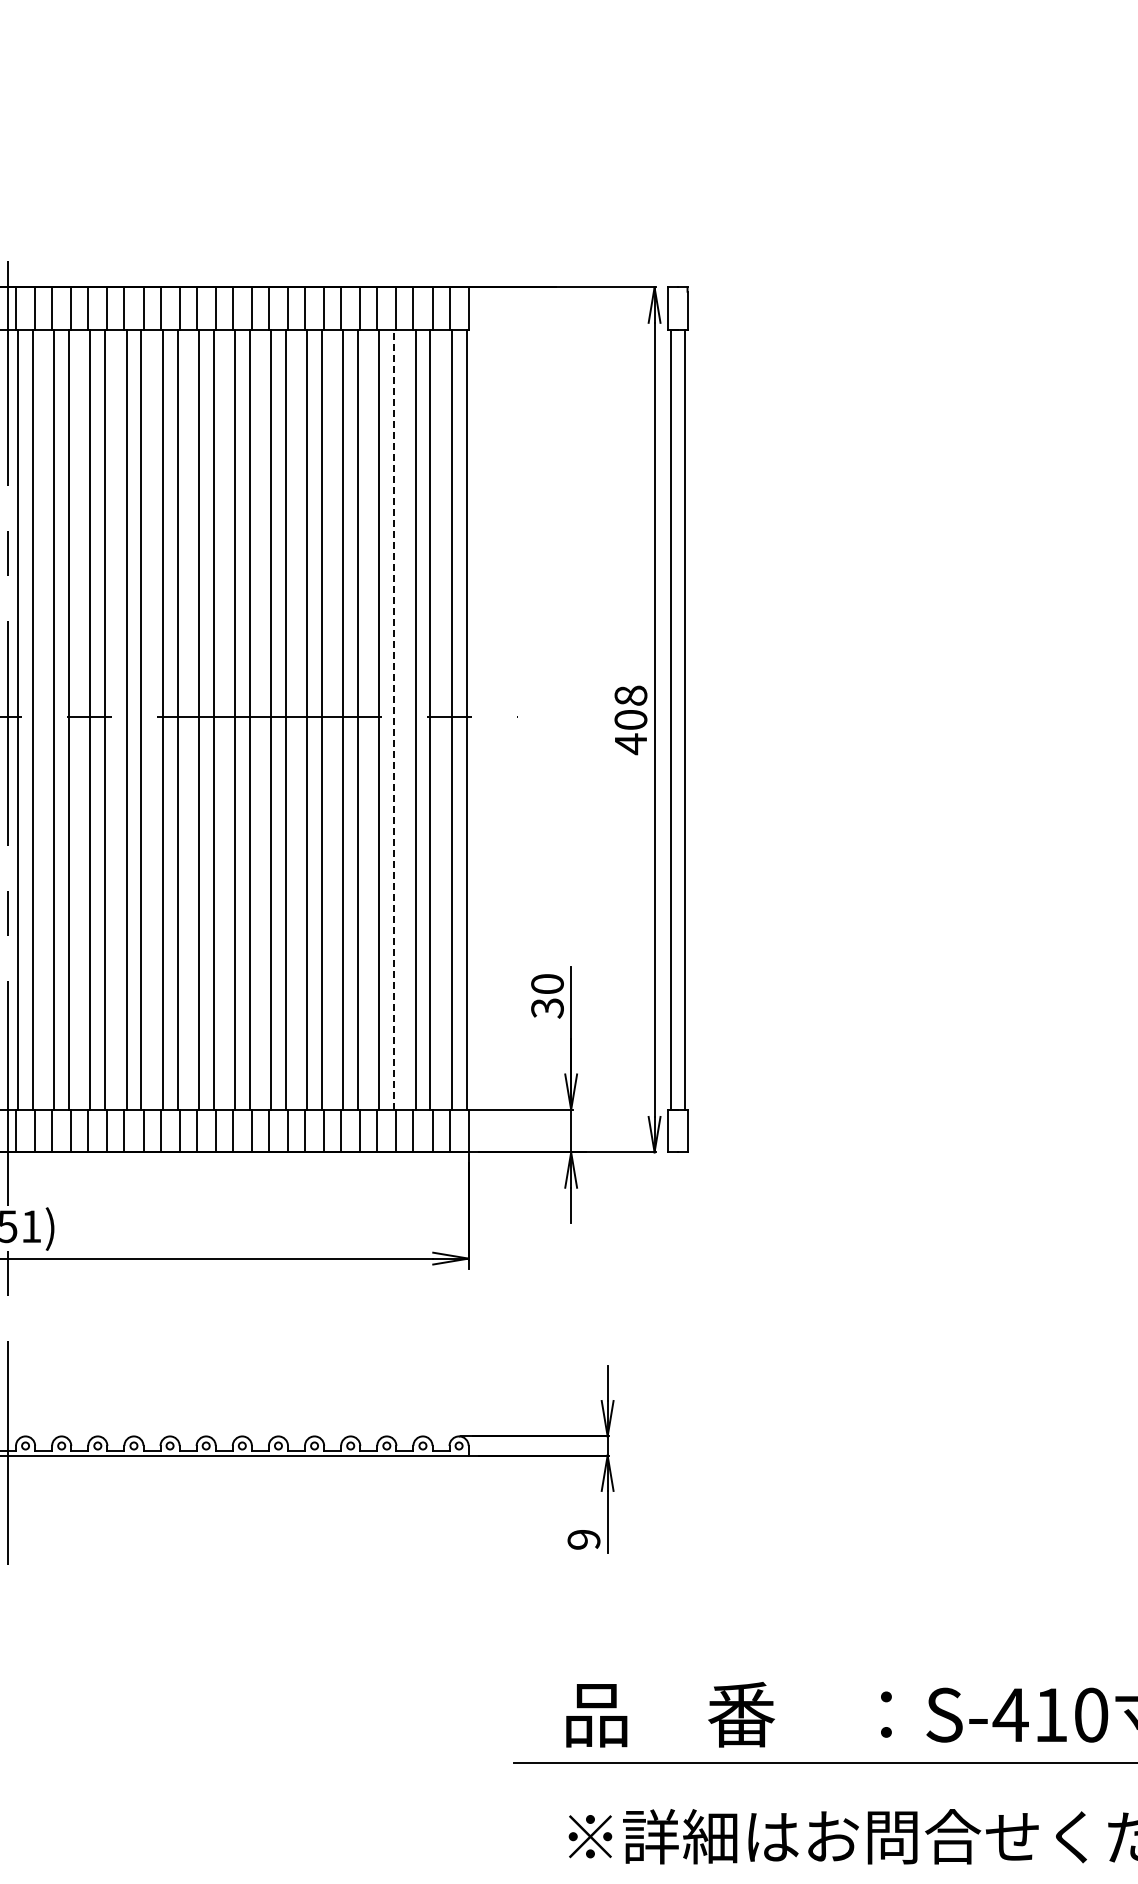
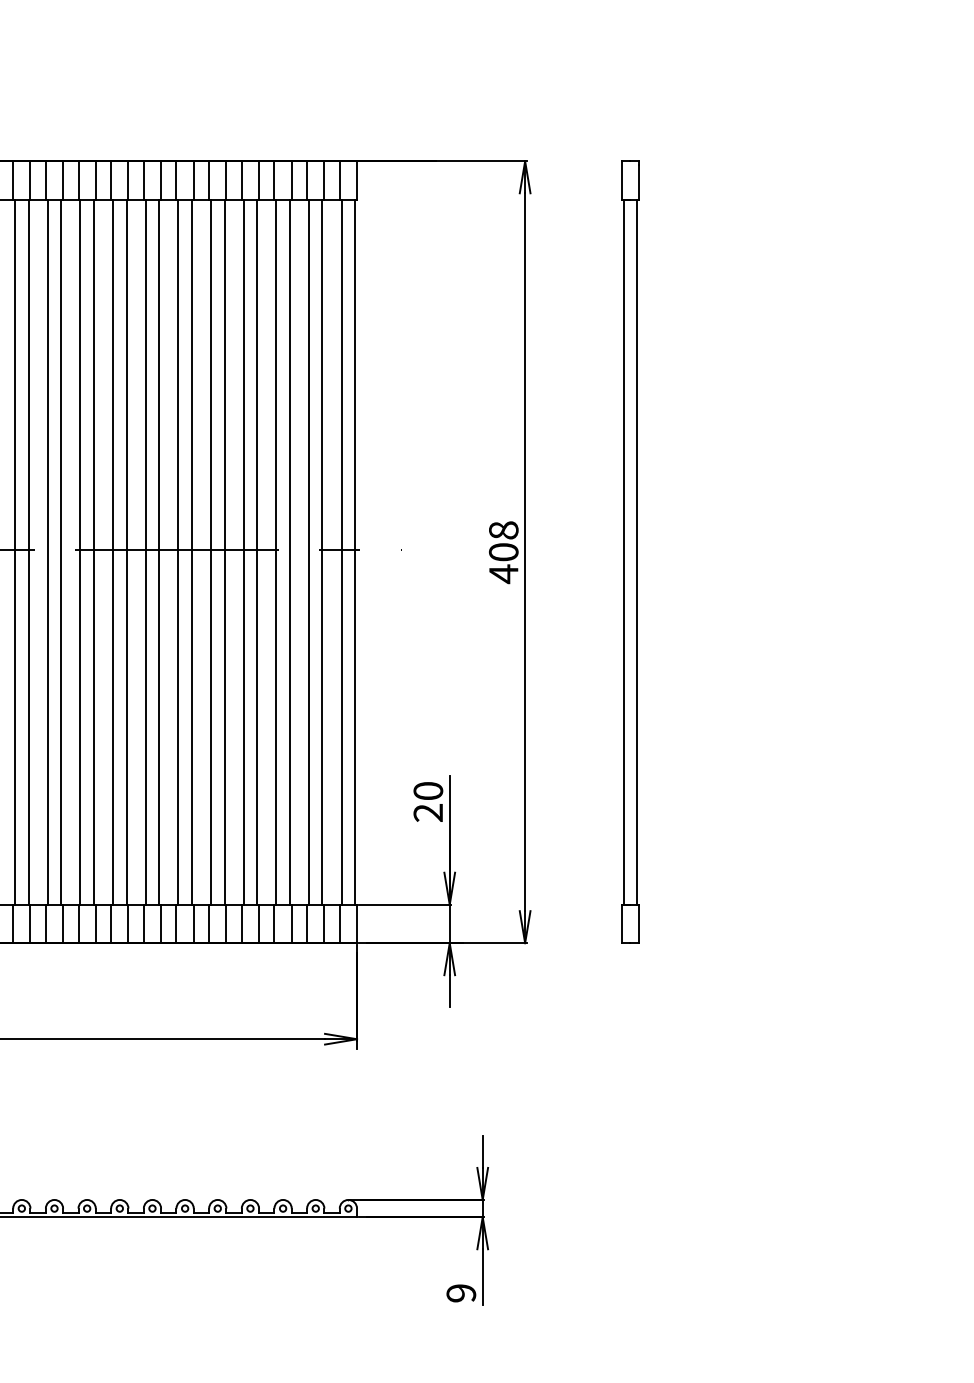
line: (394, 719) -> (290, 551), dashed -> solid
part: (677, 719) -> (629, 551), moved
text: (547, 1008) -> (428, 813), 30 -> 20

